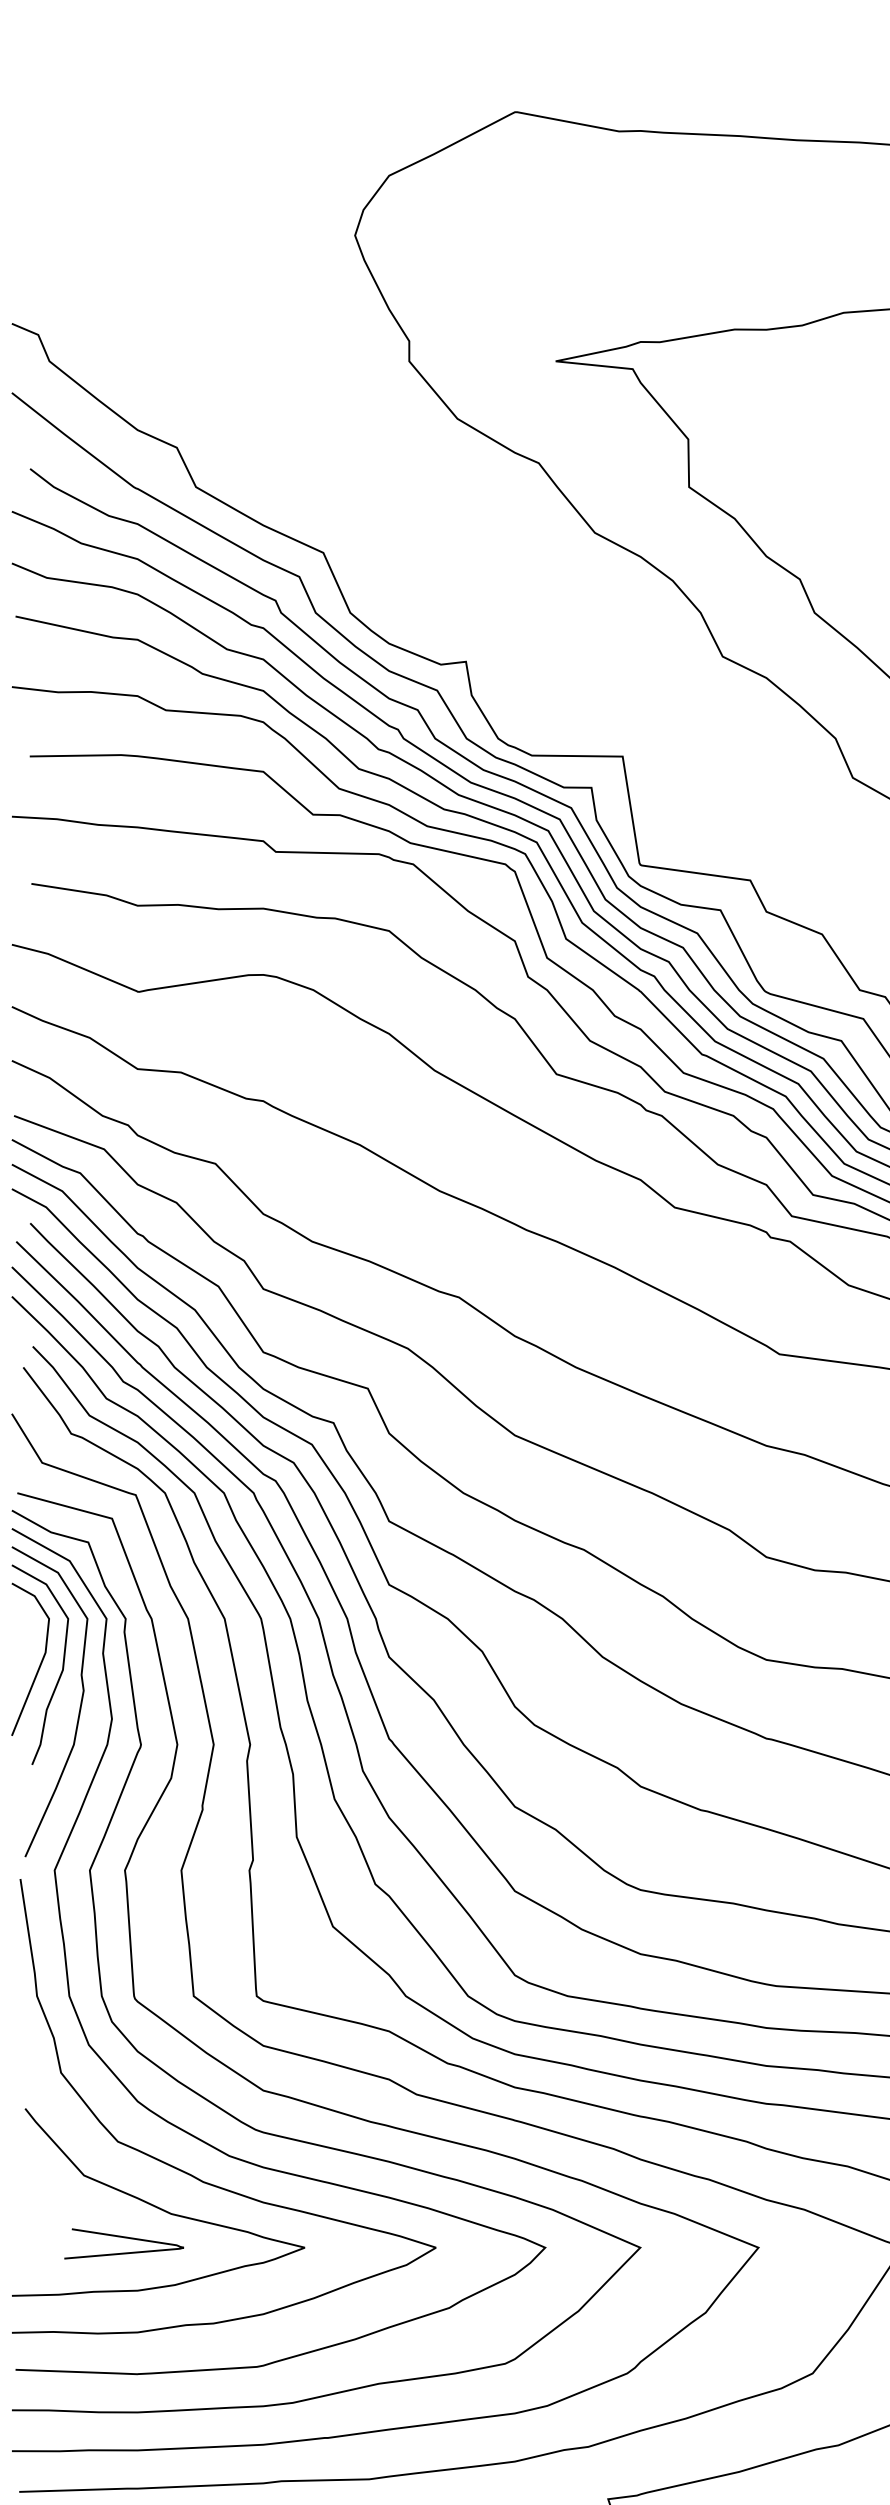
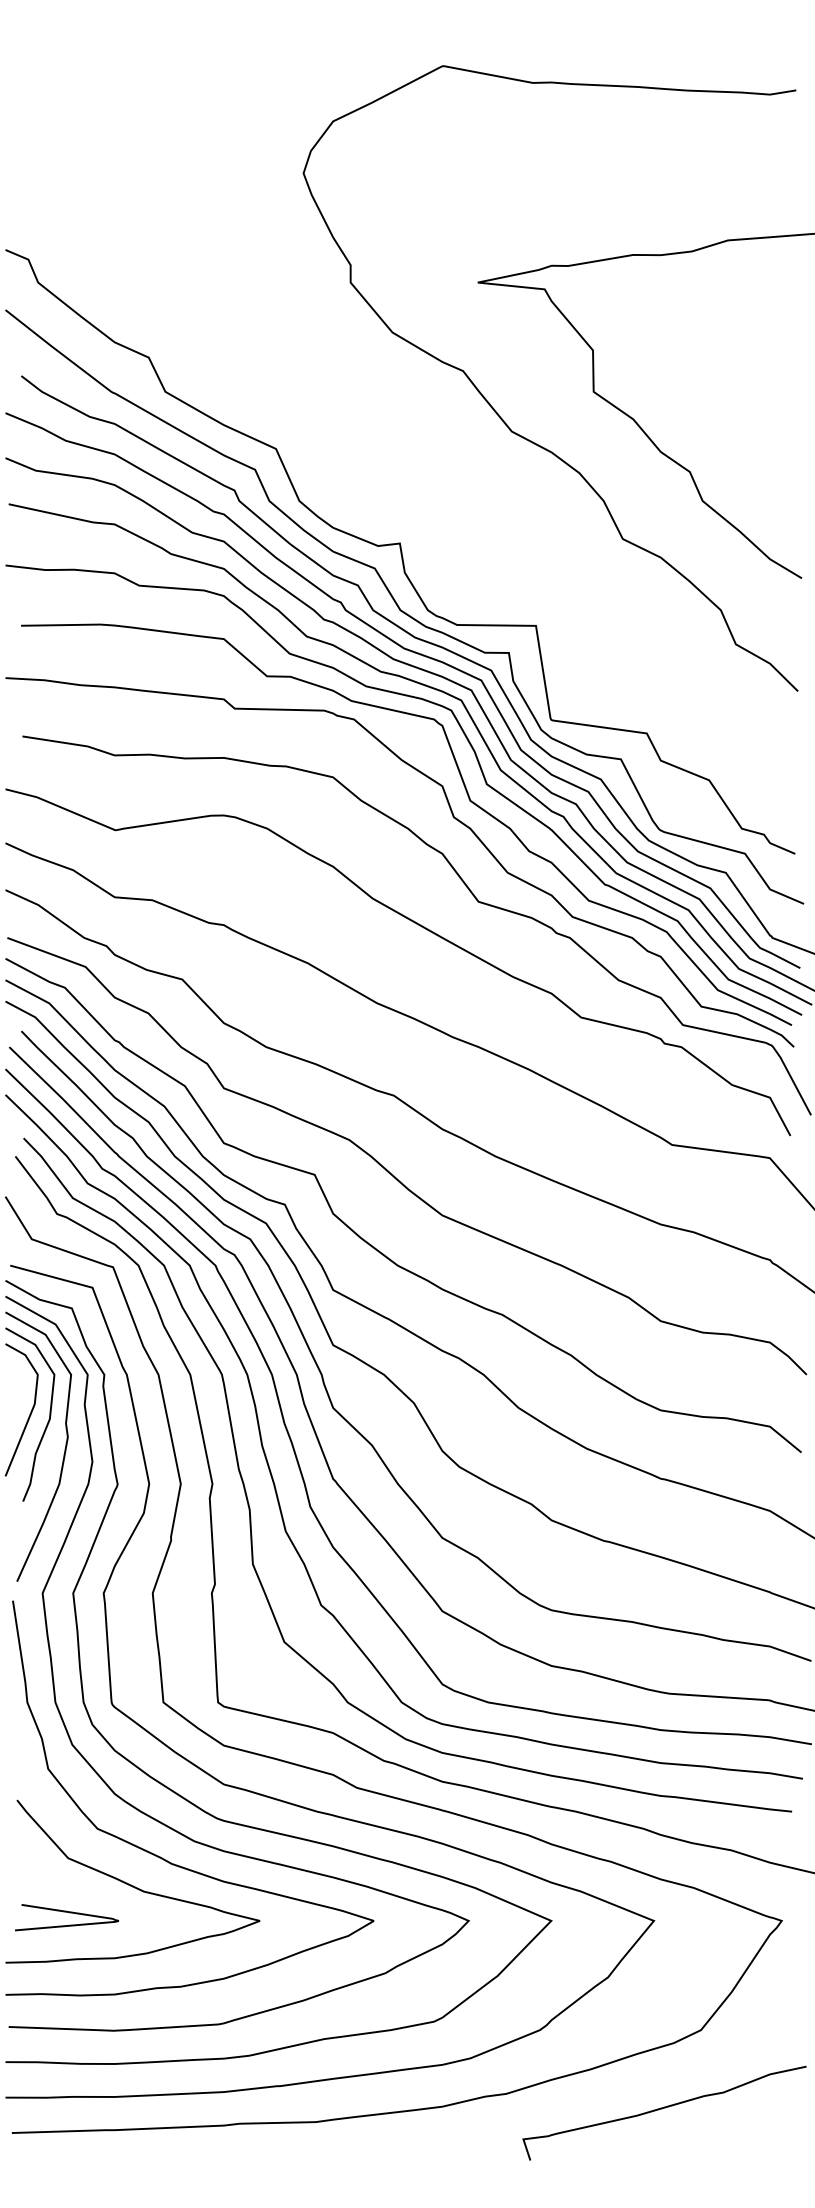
curve: (123, 2238) -> (66, 1912), moved

